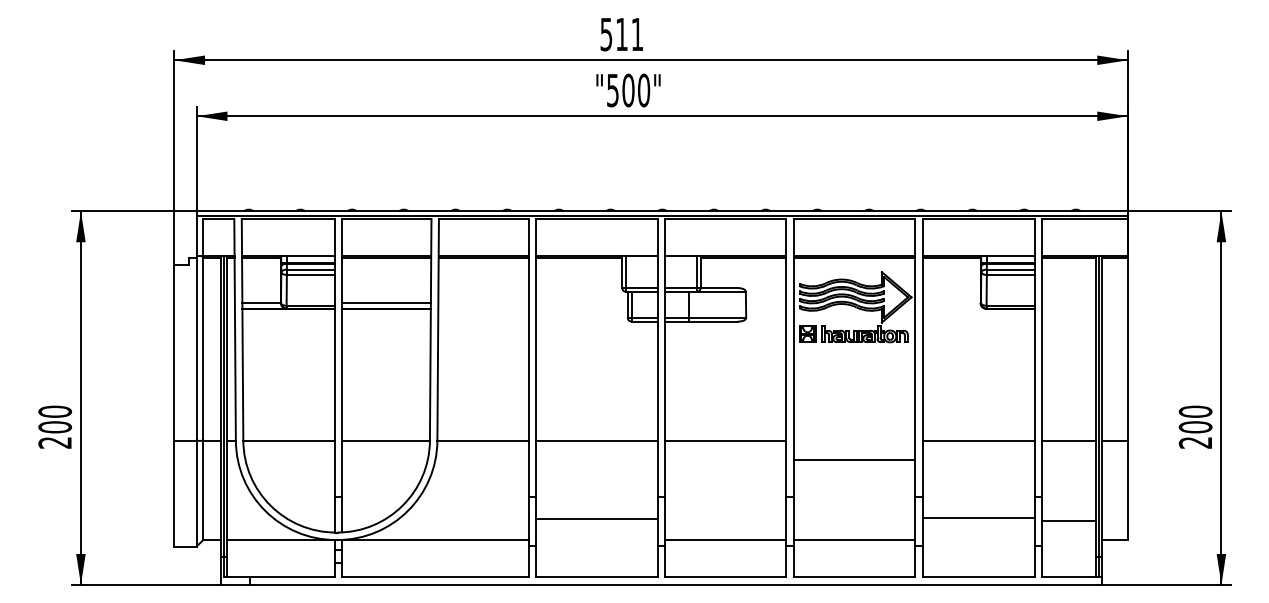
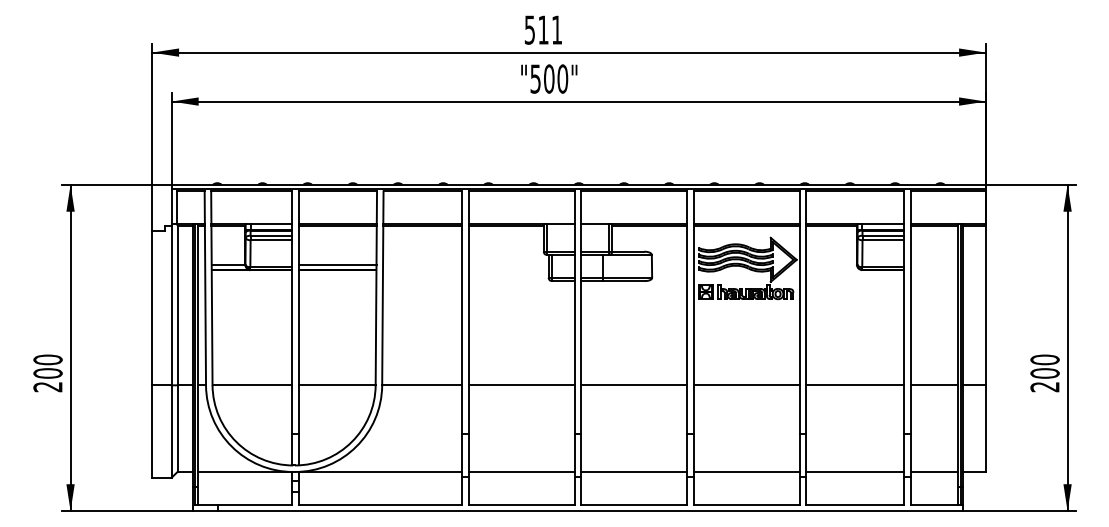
line: (854, 460) -> (746, 385), moved
line: (978, 518) -> (855, 472), moved
line: (596, 519) -> (521, 472), moved
line: (1069, 521) -> (934, 472), moved

